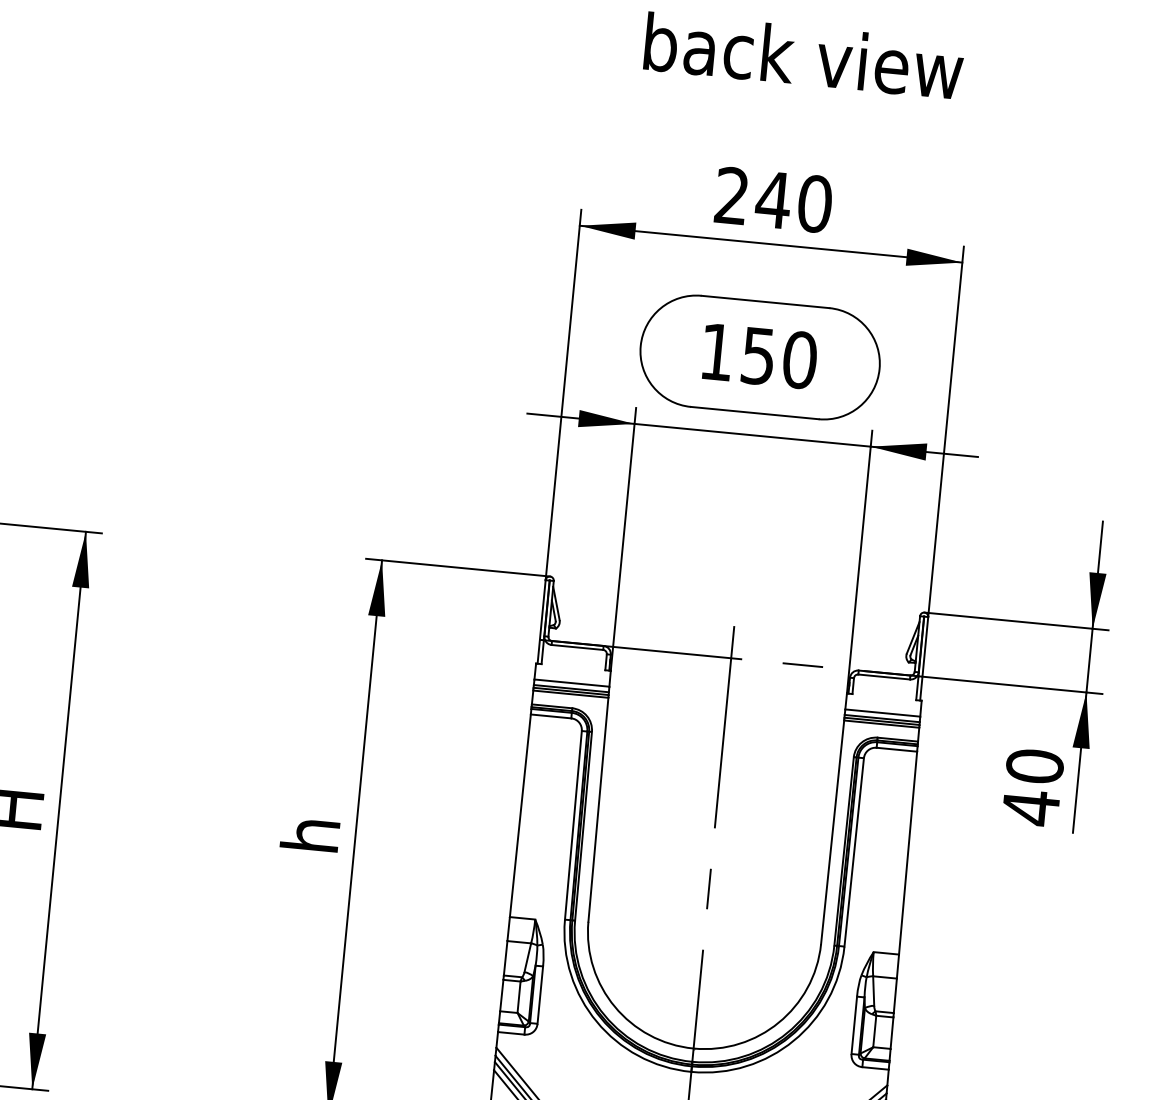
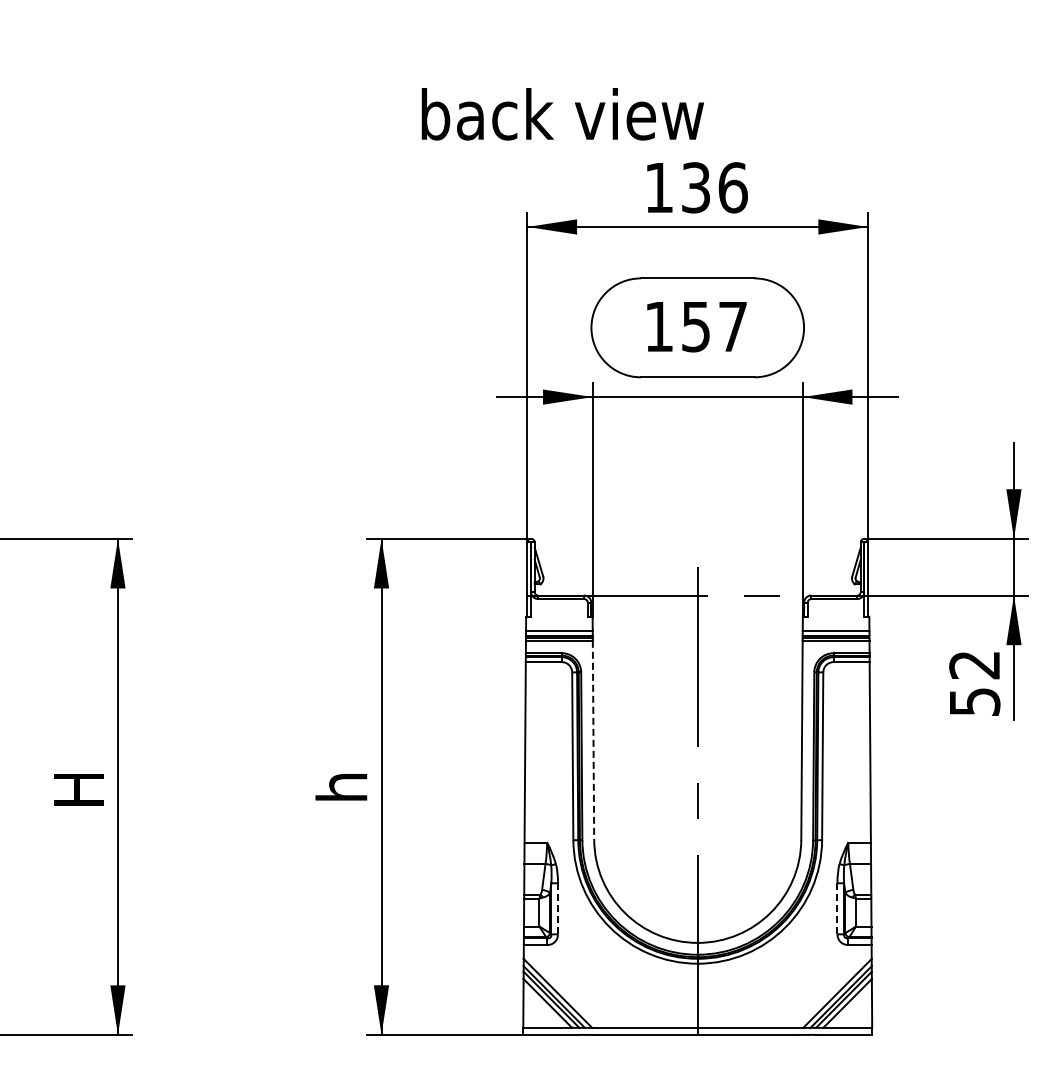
text: (803, 56) -> (562, 114), moved
text: (773, 199) -> (696, 187), 240 -> 136
text: (799, 359) -> (732, 326), 150 -> 157
text: (1032, 787) -> (974, 683), 40 -> 52
line: (598, 809) -> (593, 740), solid -> dashed
line: (540, 994) -> (558, 908), solid -> dashed
line: (854, 1024) -> (837, 908), solid -> dashed

